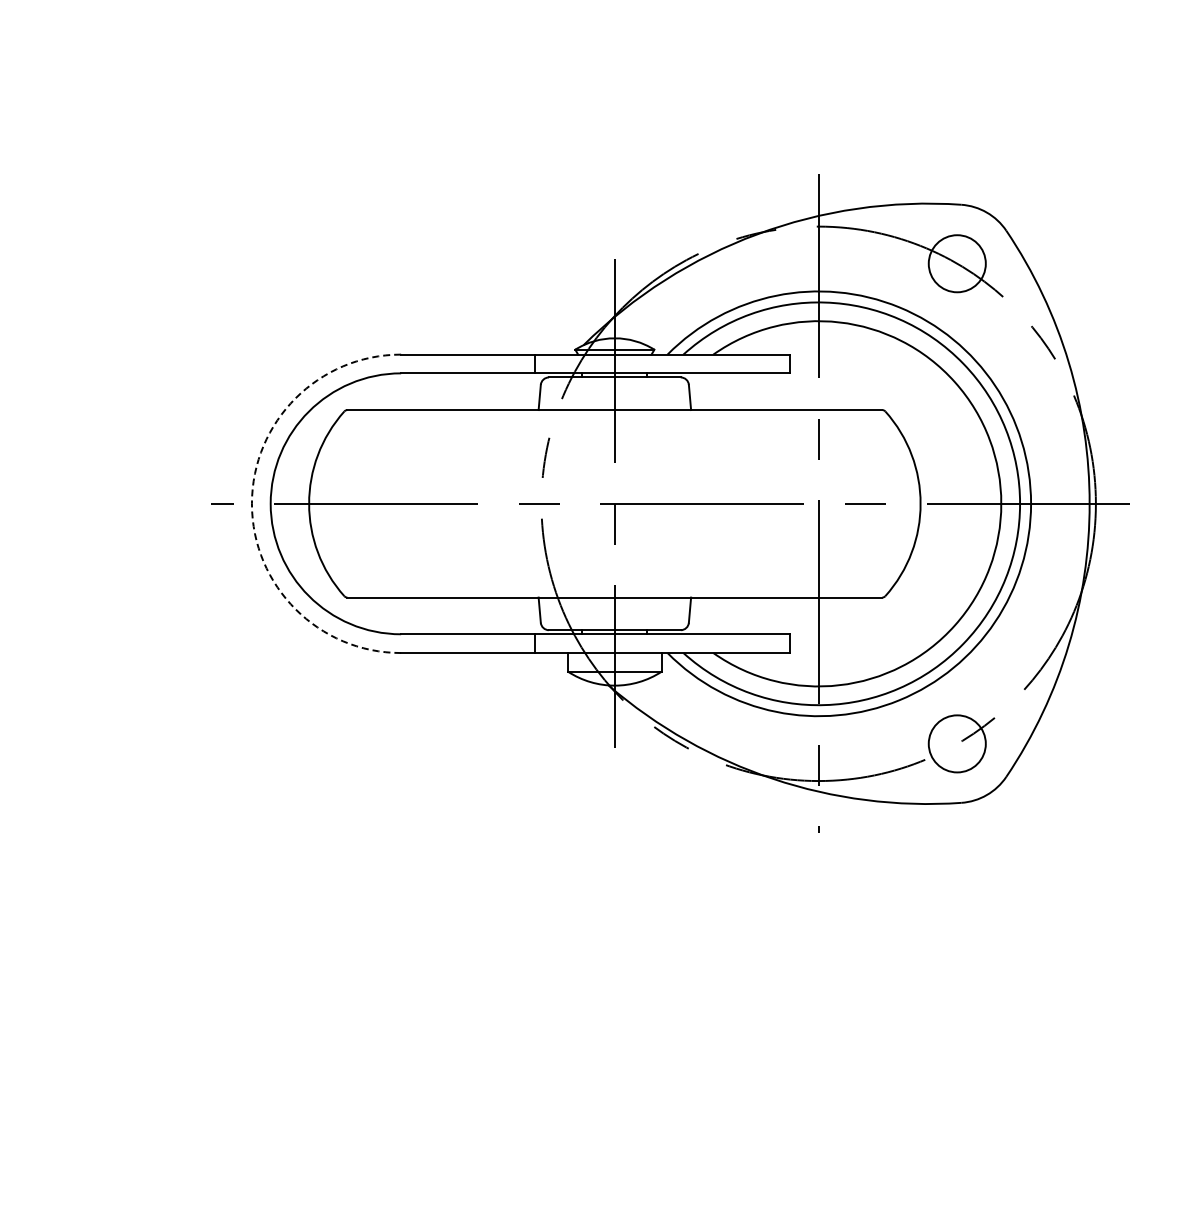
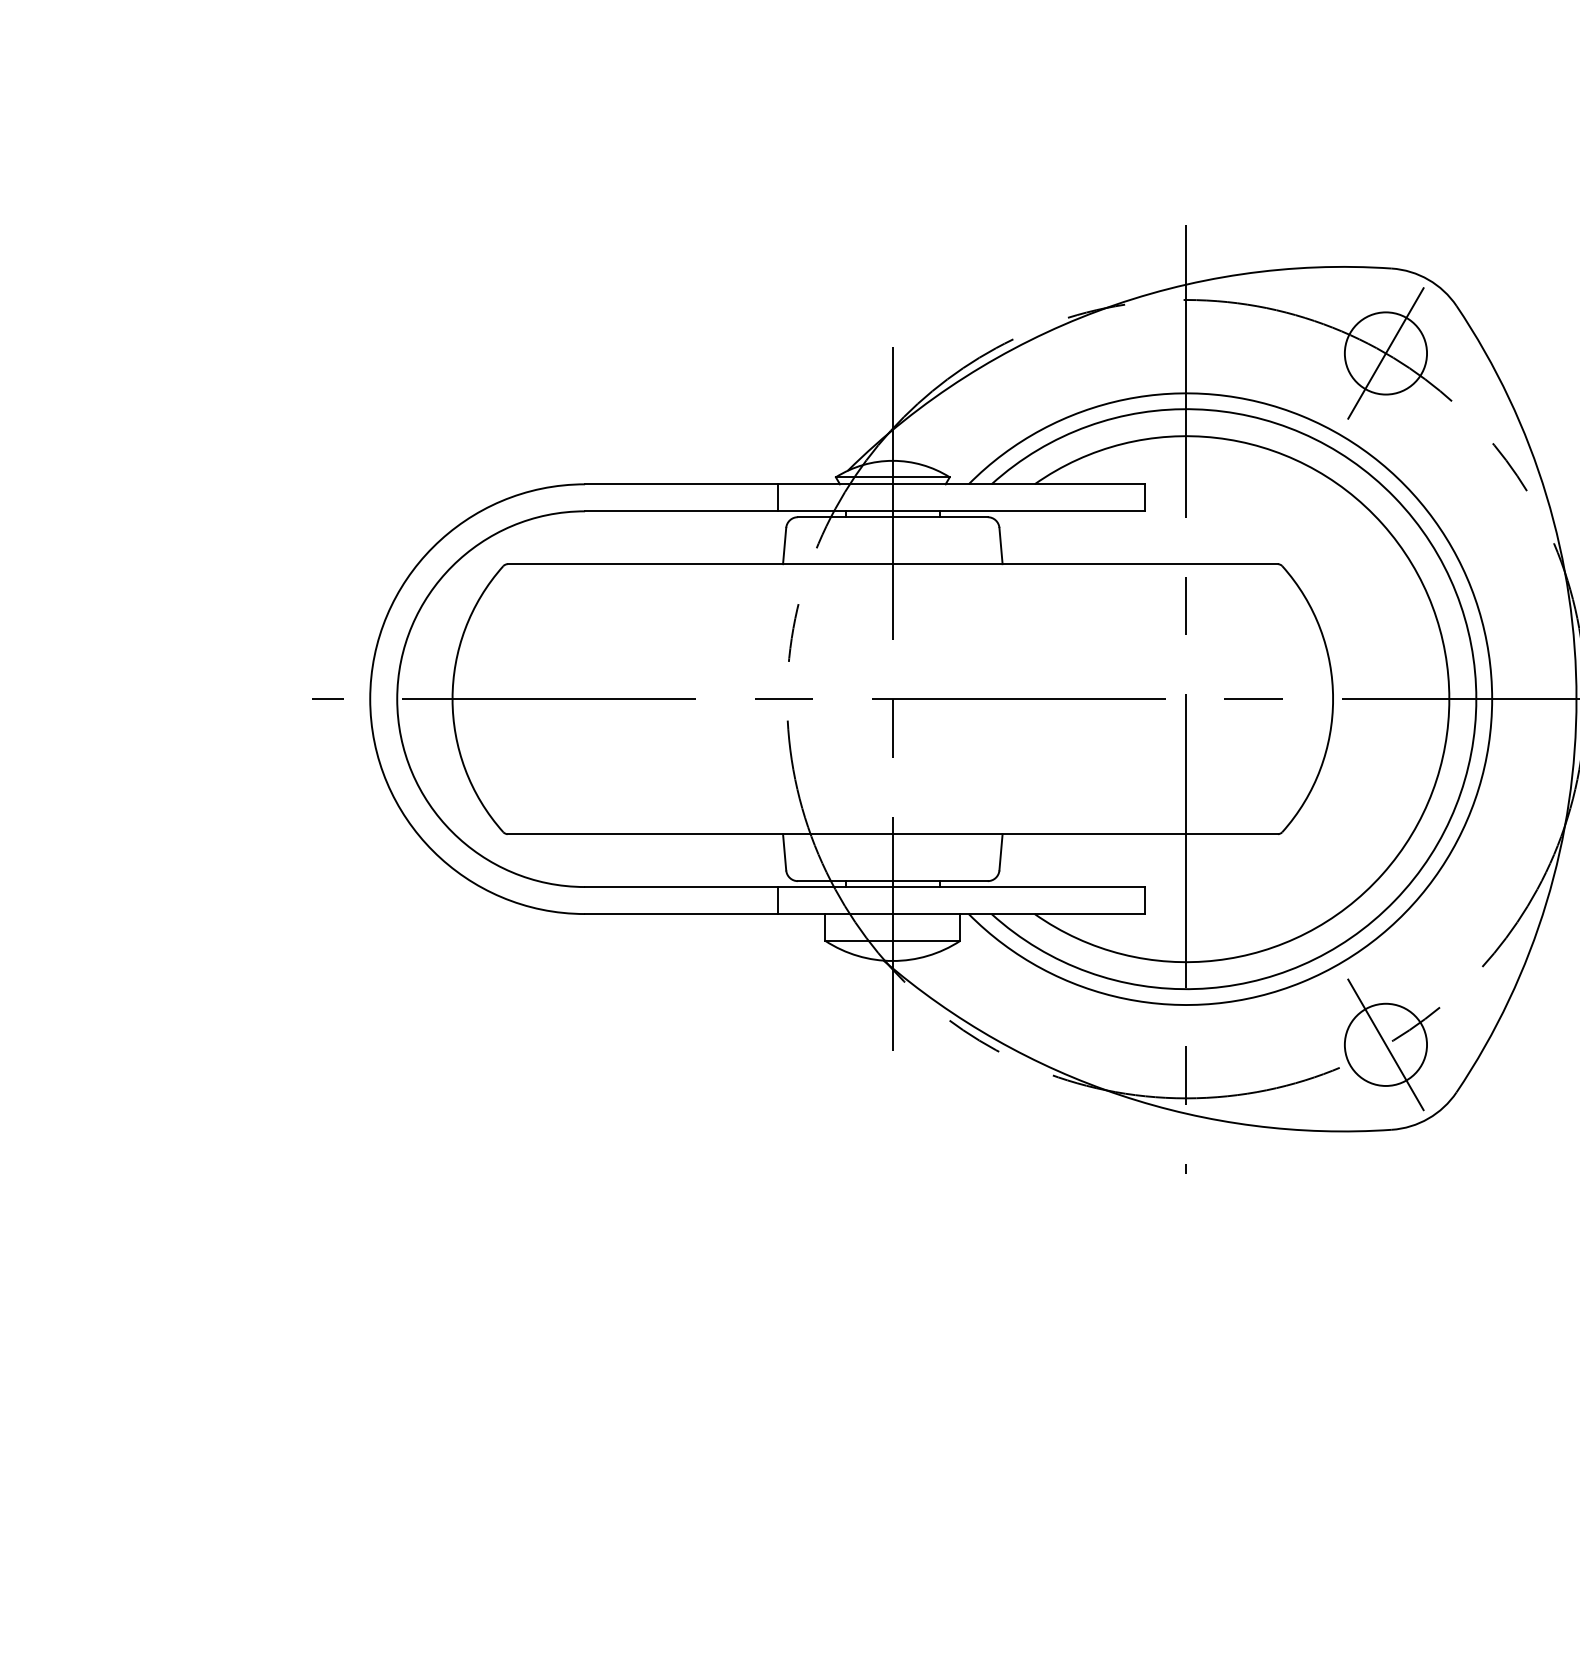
line: (956, 263) -> (1384, 353), added
arc: (251, 503) -> (369, 698), dashed -> solid
line: (956, 743) -> (1384, 1044), added

